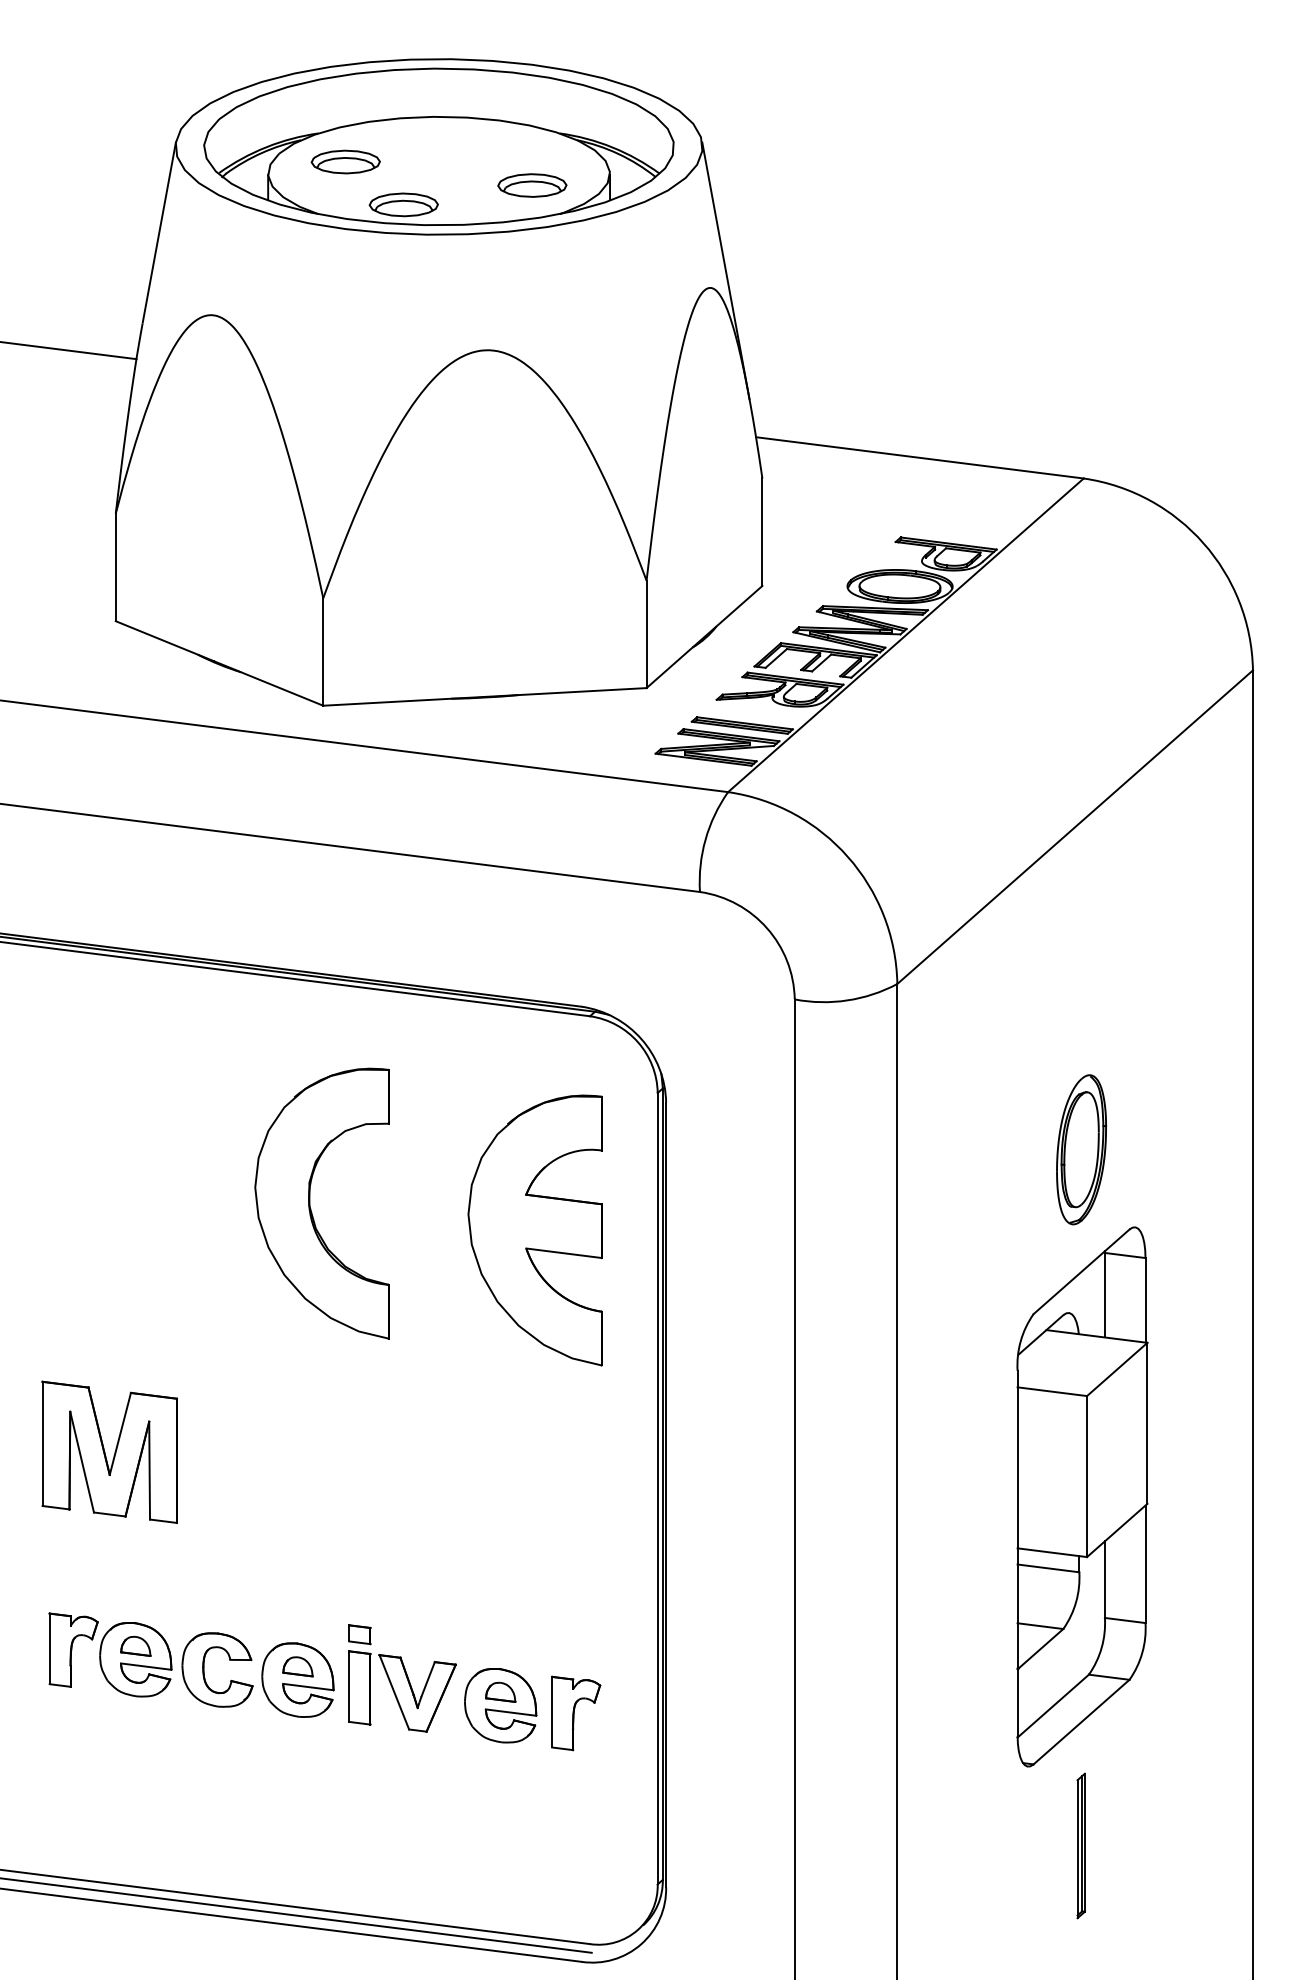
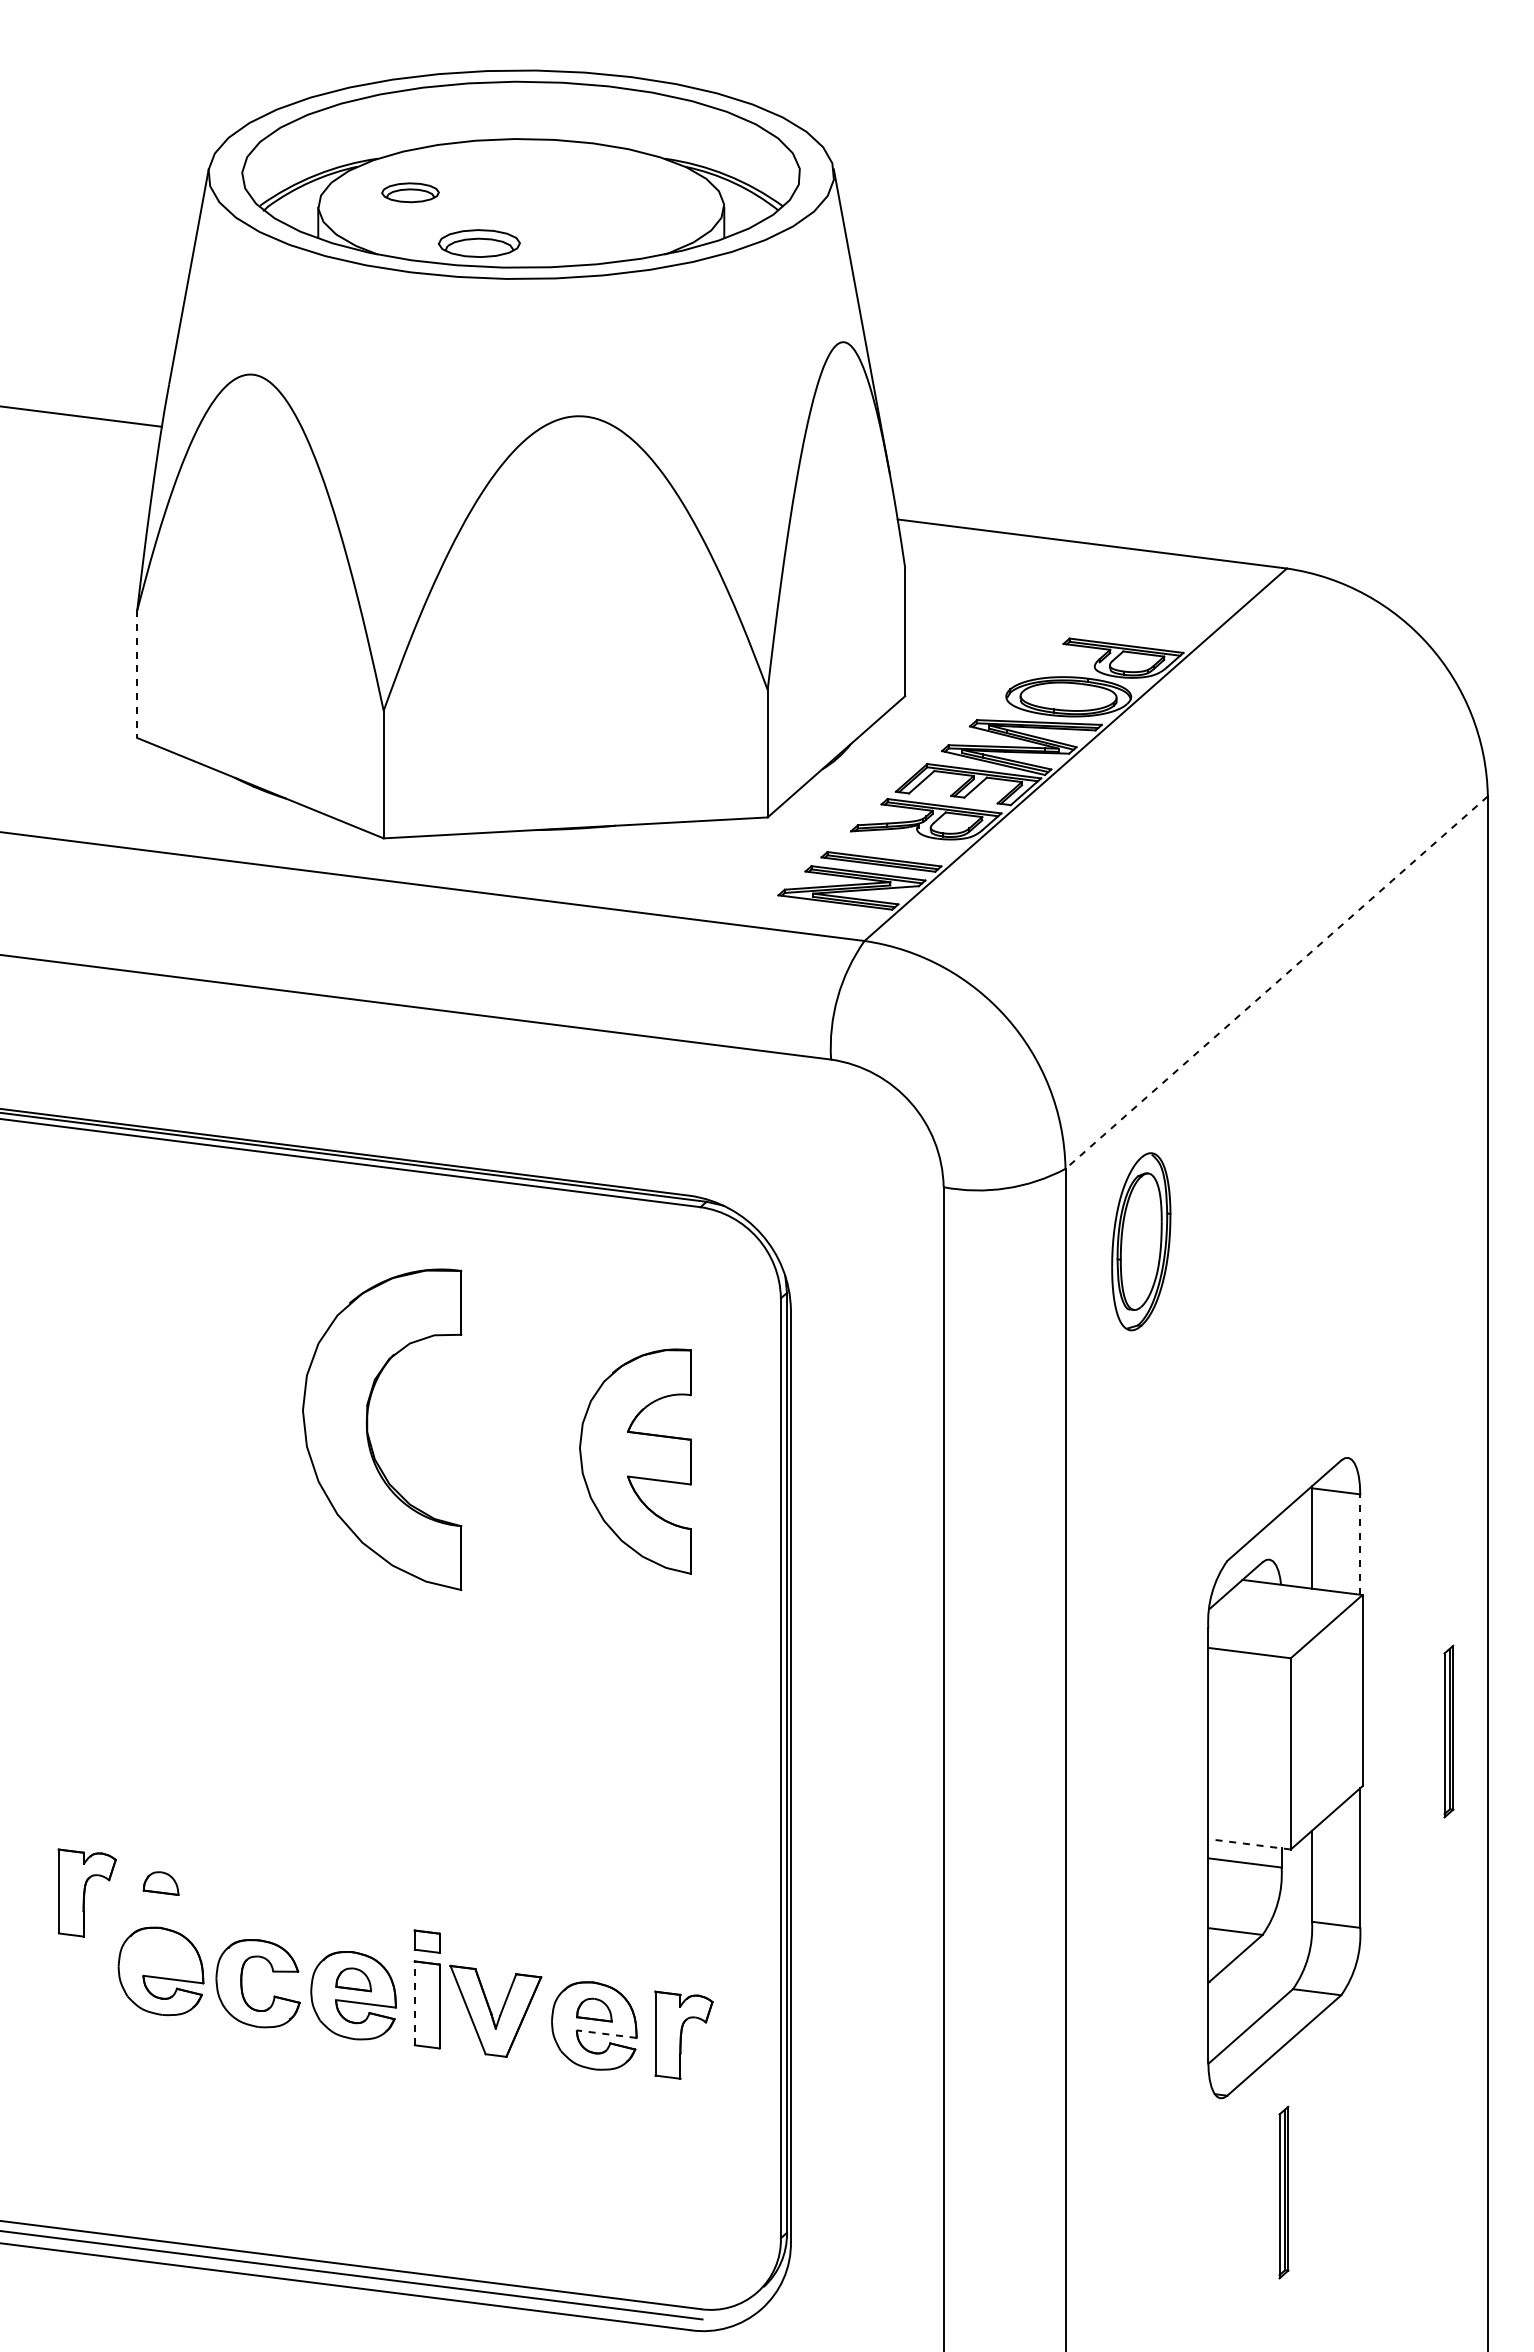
part: (345, 161) -> (410, 192), size x0.7
part: (531, 185) -> (631, 220), removed
line: (115, 567) -> (137, 674), solid -> dashed
line: (1074, 827) -> (1276, 982), solid -> dashed
part: (1081, 1149) -> (1141, 1241), moved
part: (535, 1230) -> (635, 1461), size x0.7
line: (1145, 1300) -> (1360, 1544), solid -> dashed
part: (109, 1451) -> (129, 1724), removed
part: (1219, 1457) -> (1448, 1731), added
line: (1052, 1552) -> (1249, 1844), solid -> dashed
part: (135, 1646) -> (160, 1883), moved
part: (73, 1649) -> (86, 1892), moved
line: (349, 1686) -> (414, 2003), solid -> dashed
line: (510, 1712) -> (606, 2034), solid -> dashed

